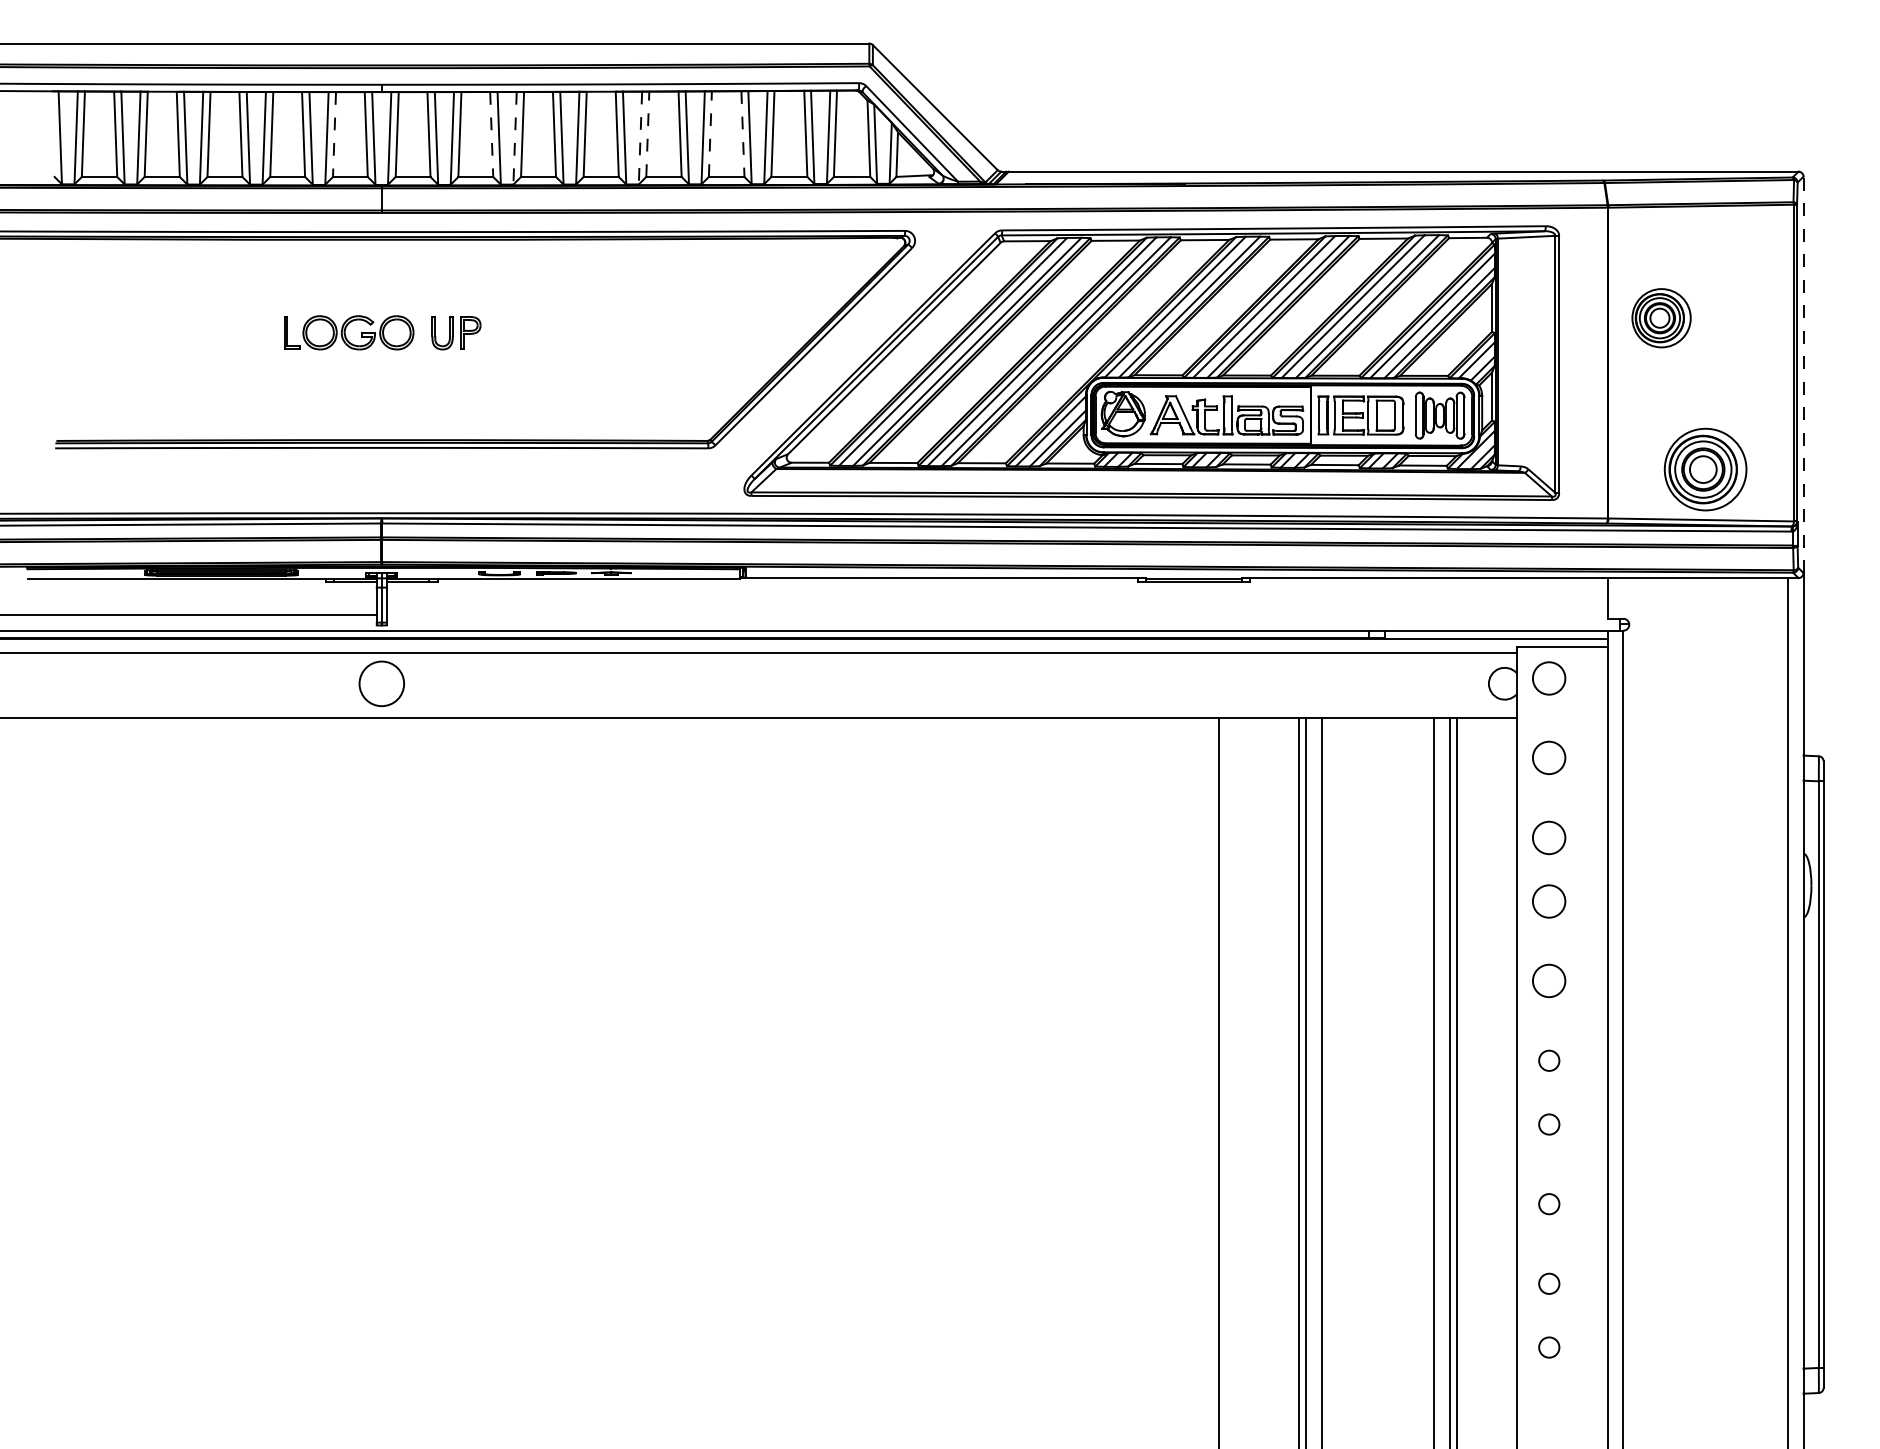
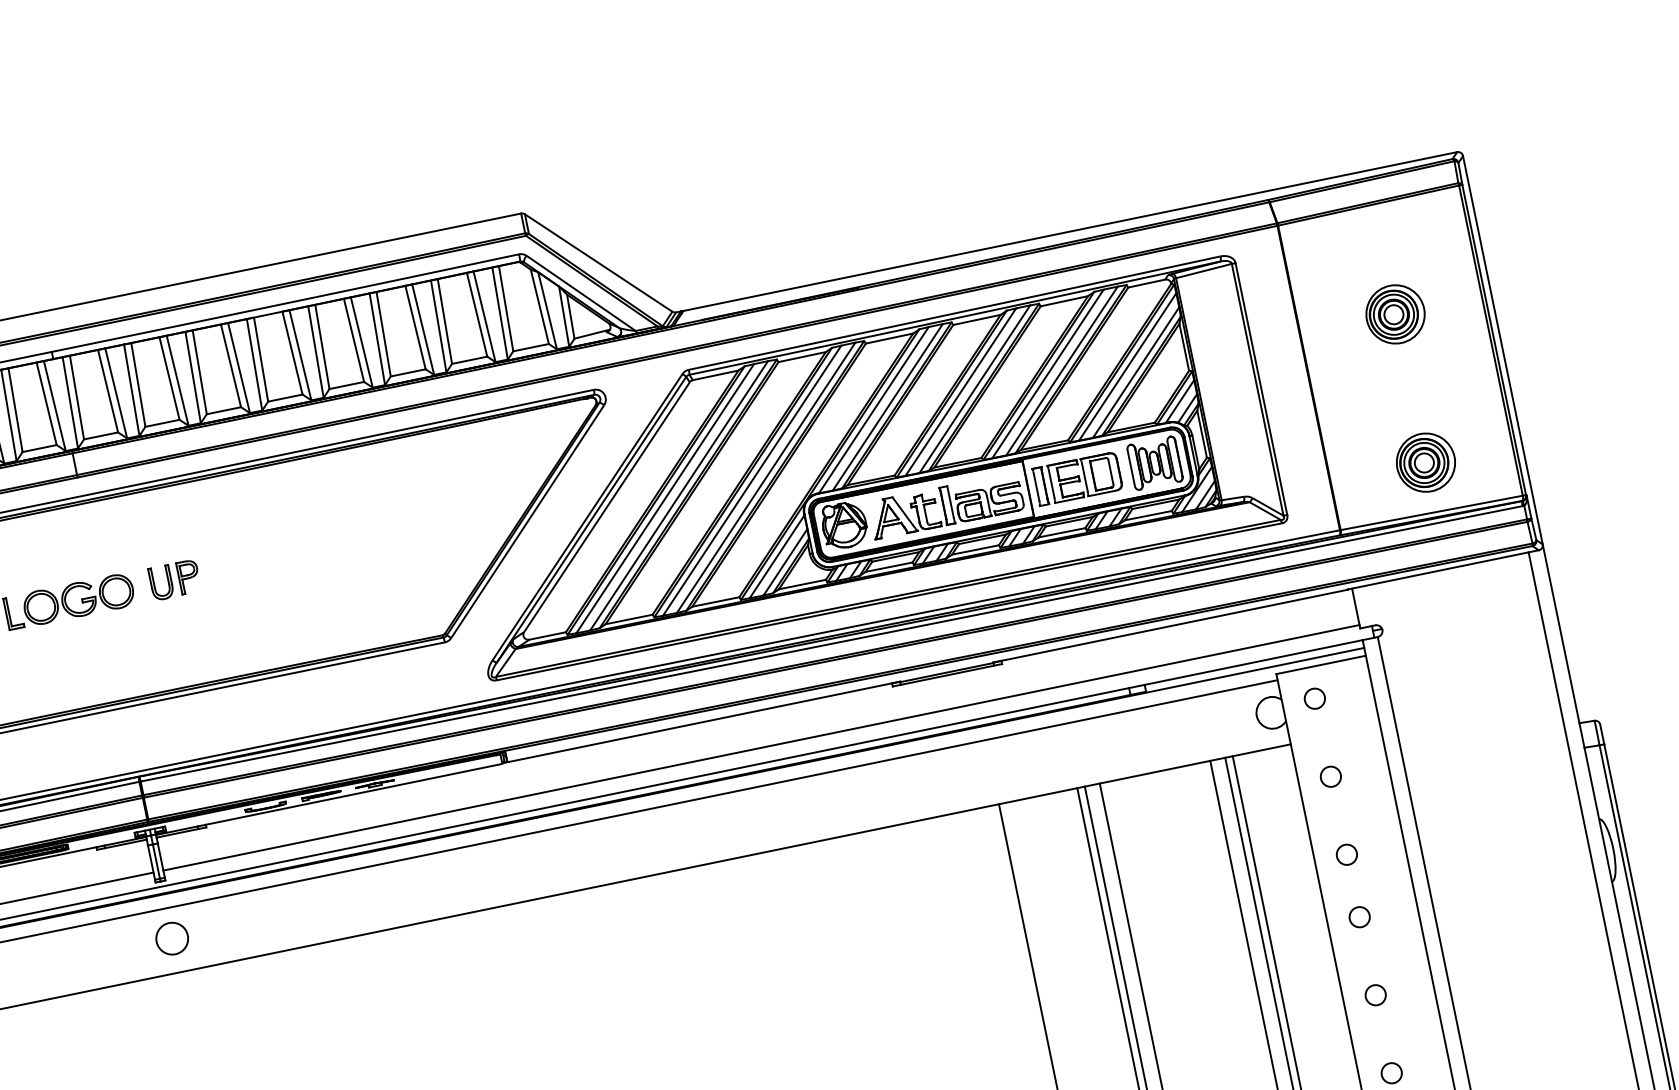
line: (647, 133) -> (321, 346), dashed -> solid
line: (710, 133) -> (383, 333), dashed -> solid
line: (334, 134) -> (15, 410), dashed -> solid
line: (491, 134) -> (169, 378), dashed -> solid
line: (742, 134) -> (415, 328), dashed -> solid
line: (515, 138) -> (193, 377), dashed -> solid
line: (640, 138) -> (316, 352), dashed -> solid
part: (1661, 318) -> (1395, 314), moved
line: (1803, 374) -> (1502, 349), dashed -> solid
part: (1705, 469) -> (1425, 462), size x0.71
line: (996, 615) -> (760, 748), added
circle: (1549, 678) -> (1315, 698), size x0.62
circle: (381, 683) -> (171, 938), size x0.71
circle: (1549, 758) -> (1331, 777), size x0.62
circle: (1549, 837) -> (1347, 854), size x0.62
circle: (1549, 901) -> (1359, 917), size x0.62
circle: (1549, 981) -> (1376, 995), size x0.62

